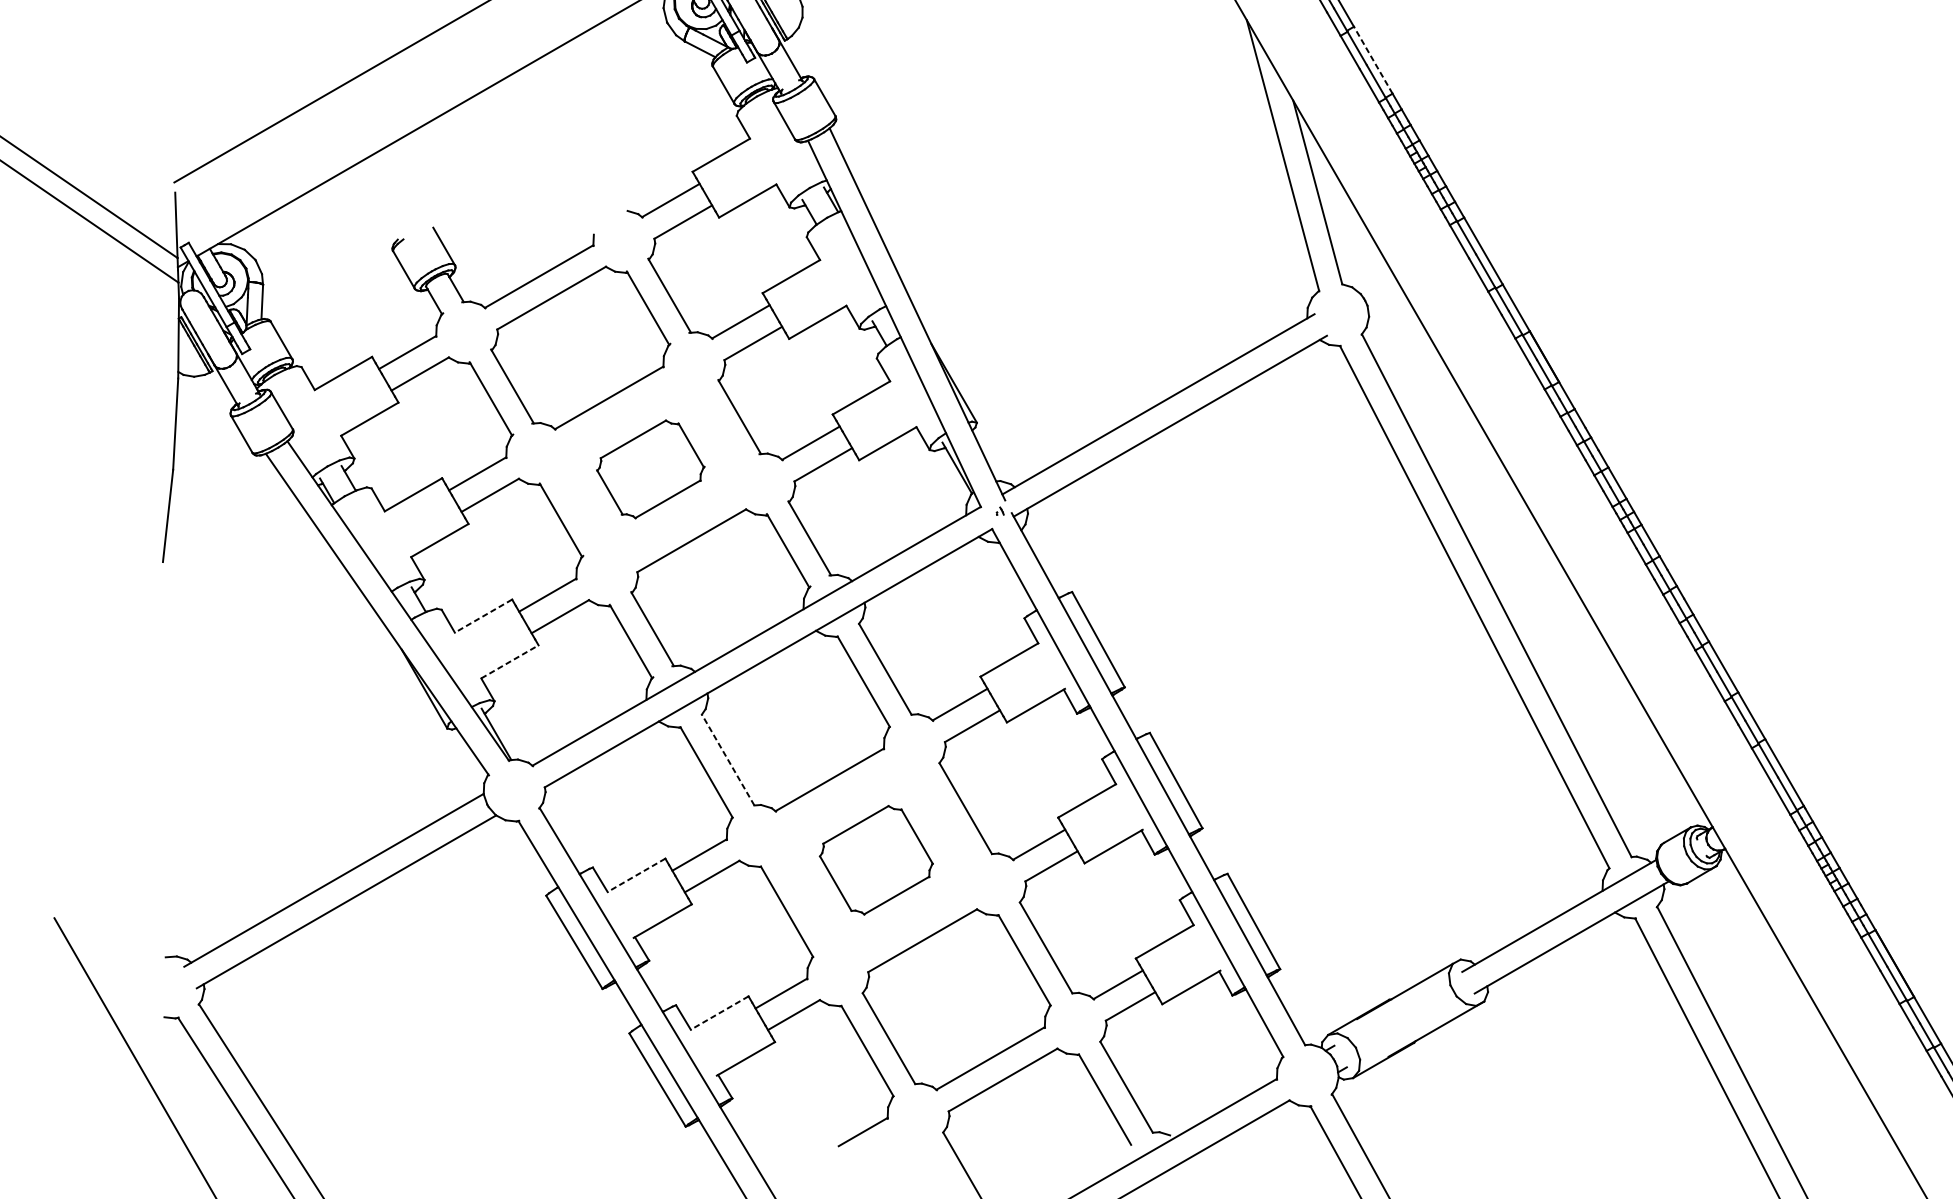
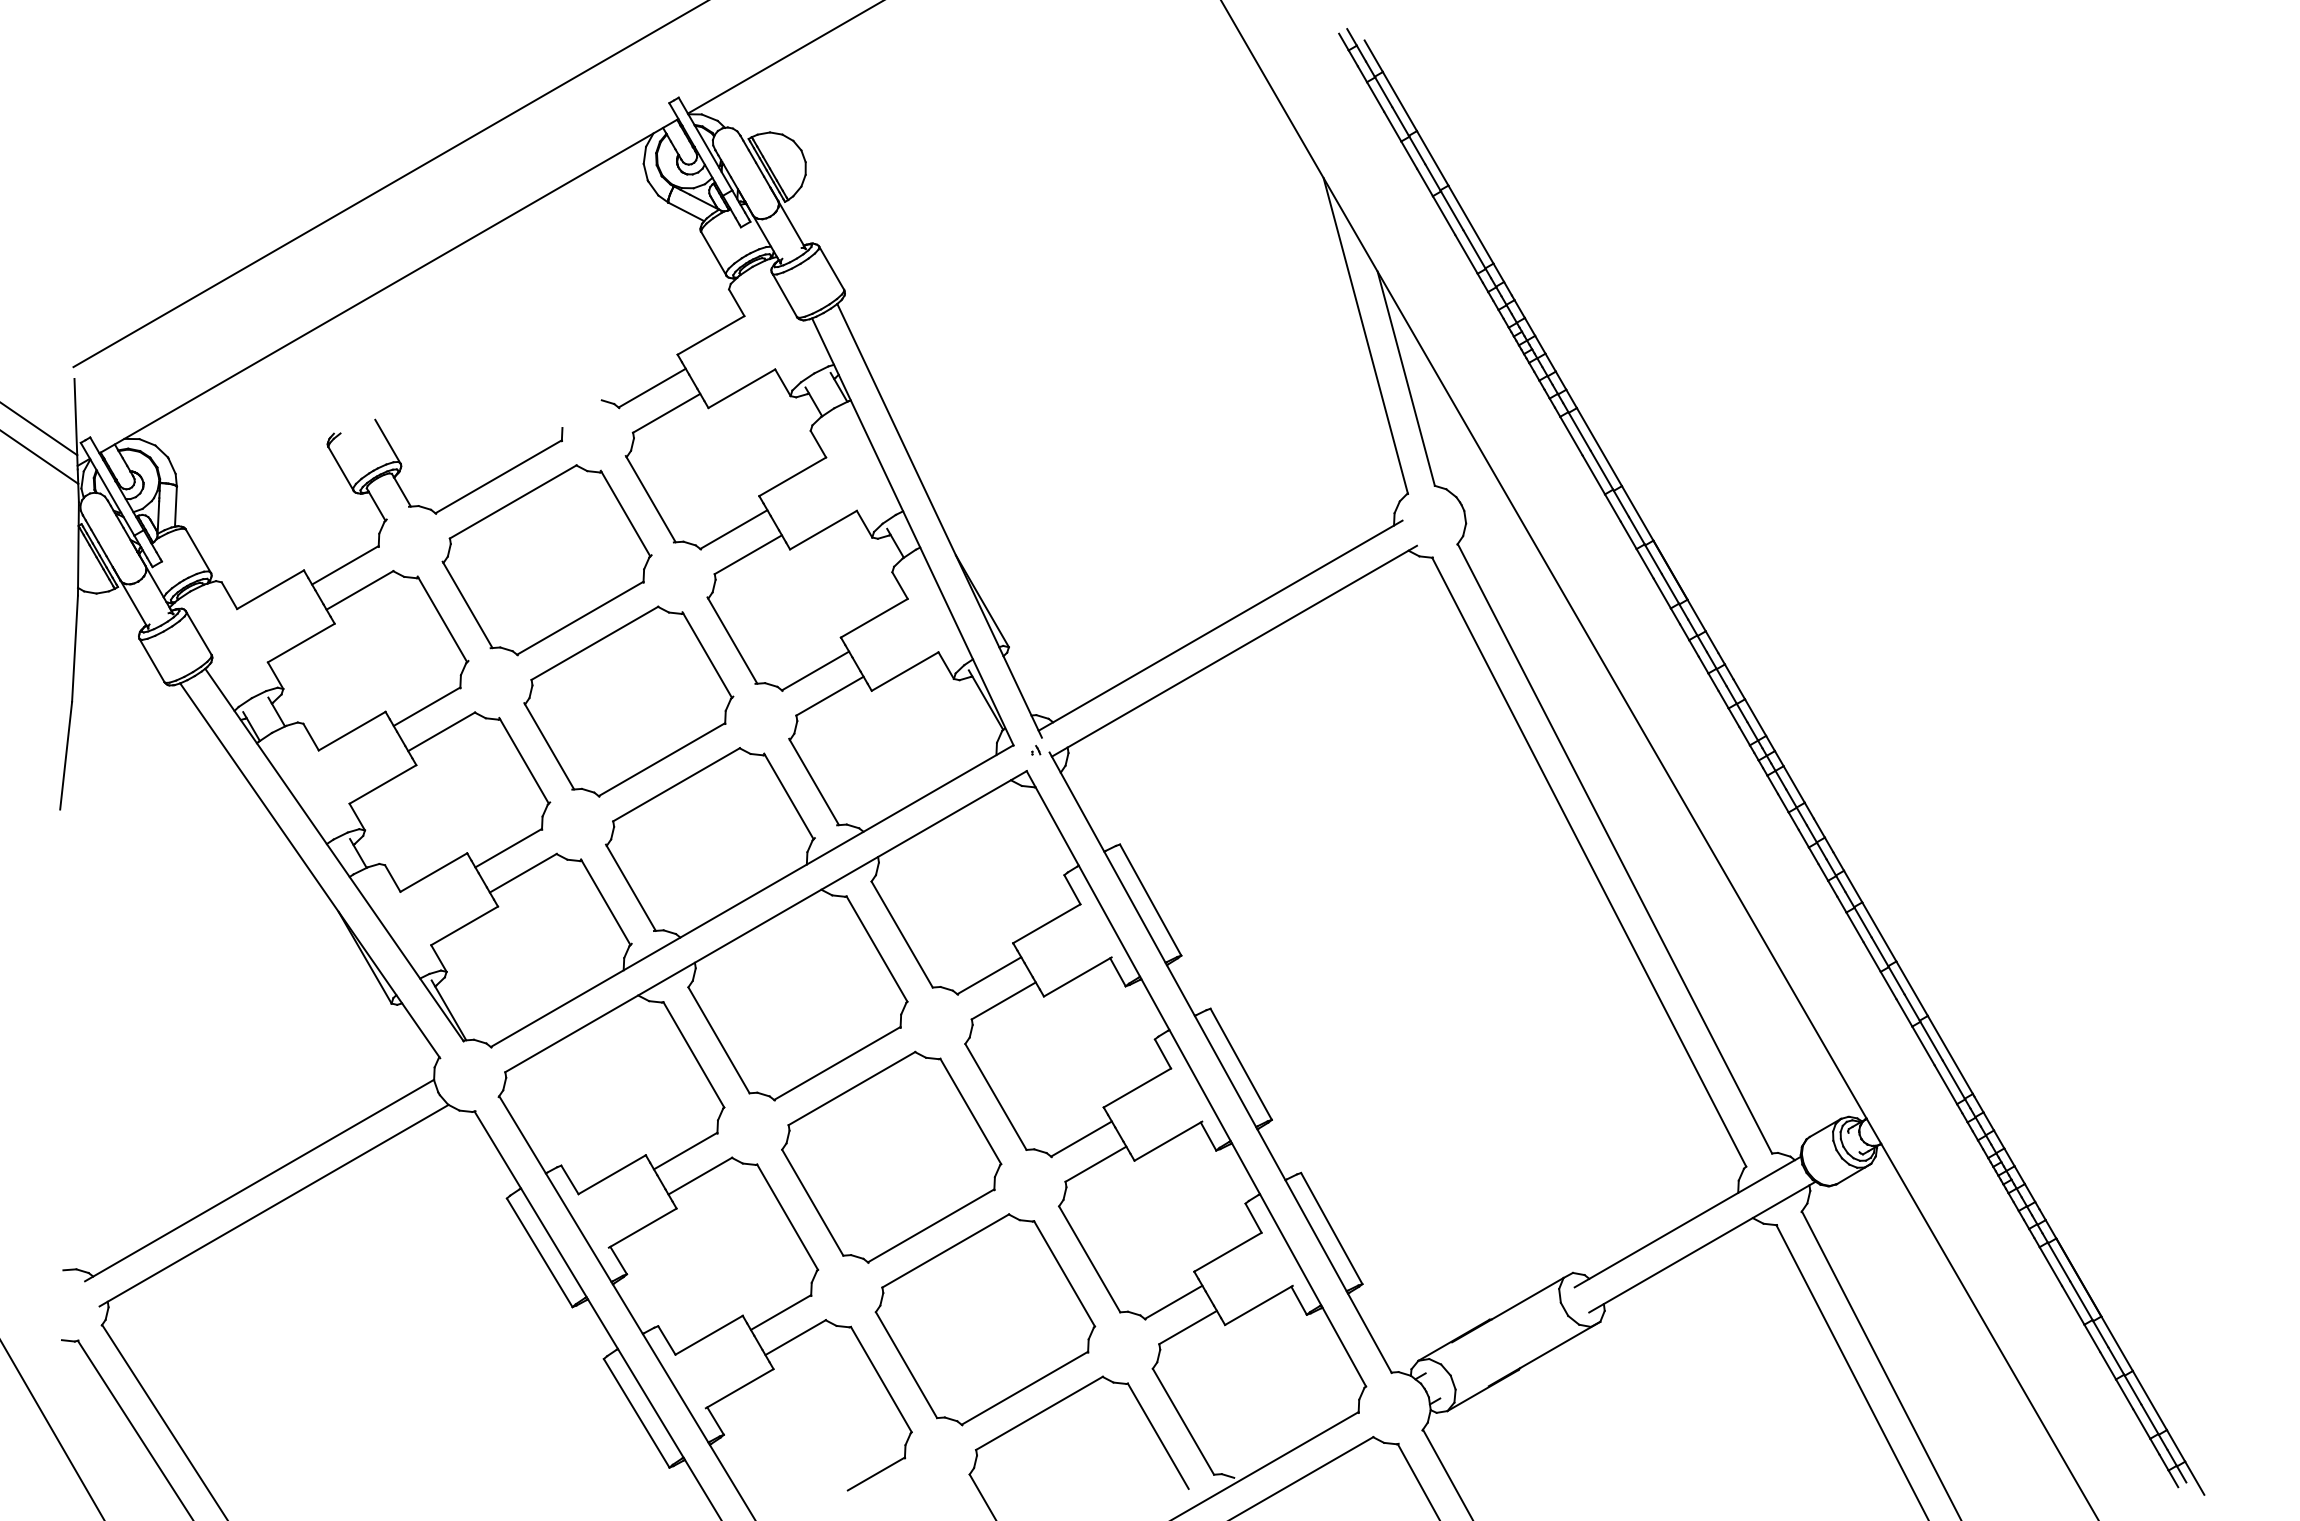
line: (1372, 60) -> (1470, 224), dashed -> solid
part: (650, 469) -> (628, 701), size x1.67
line: (483, 616) -> (433, 872), dashed -> solid
line: (509, 661) -> (464, 925), dashed -> solid
line: (727, 759) -> (718, 1039), dashed -> solid
part: (876, 859) -> (891, 1156), size x1.67
line: (636, 875) -> (612, 1174), dashed -> solid
line: (720, 1013) -> (709, 1335), dashed -> solid

